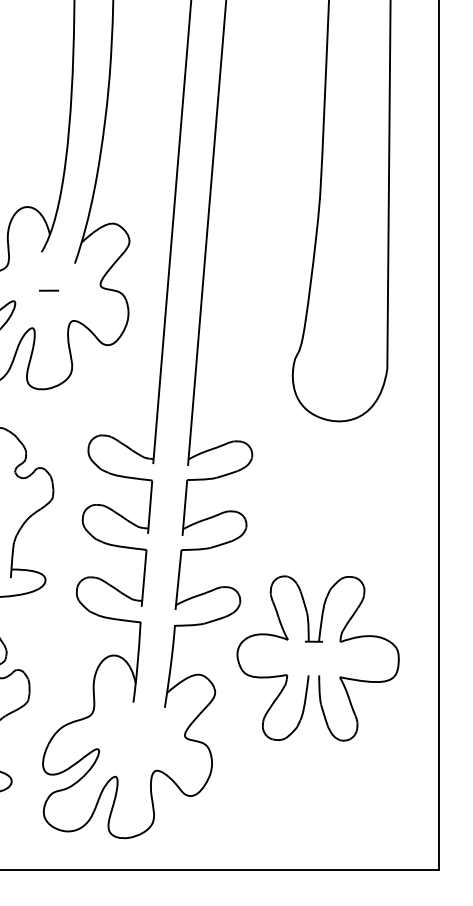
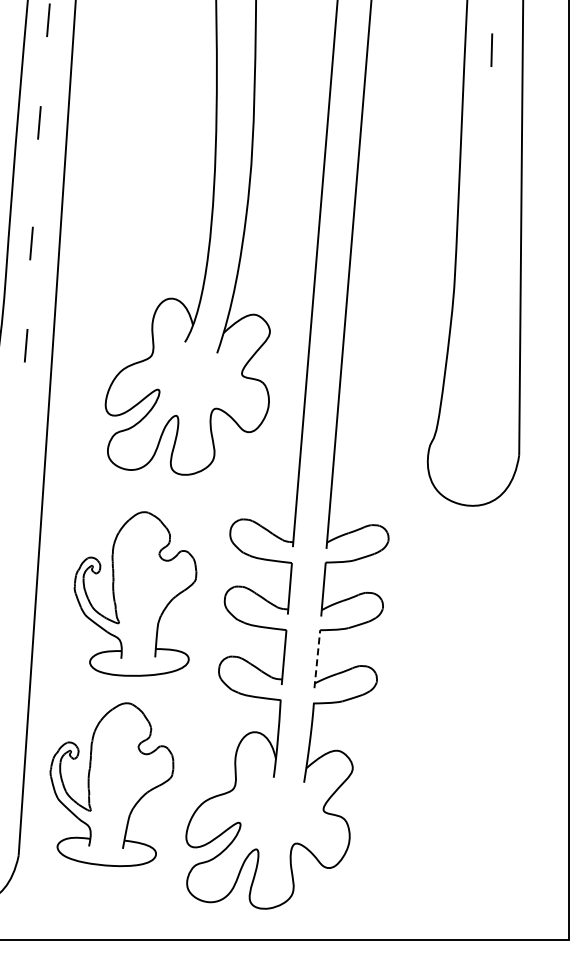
line: (48, 290) -> (191, 379), removed
line: (178, 579) -> (317, 658), solid -> dashed
part: (318, 642) -> (452, 719), removed

